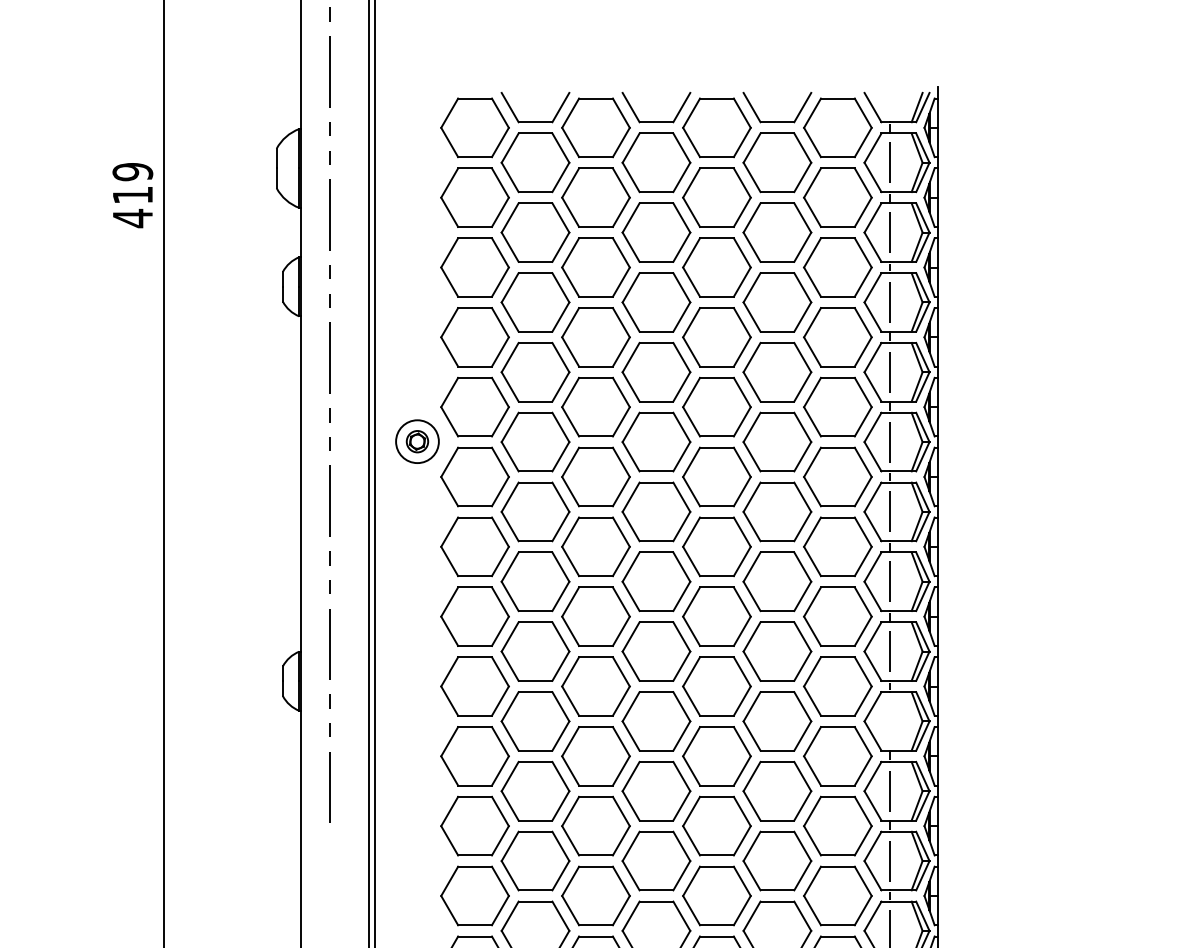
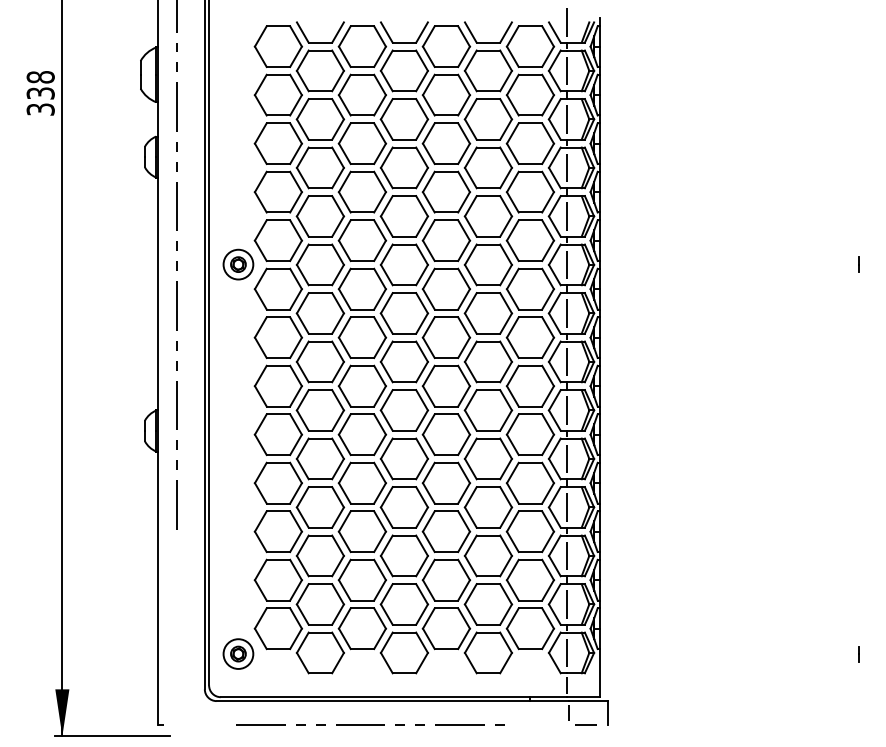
line: (889, 93) -> (566, 22), added
text: (132, 195) -> (40, 93), 419 -> 338
line: (889, 720) -> (566, 458), added

